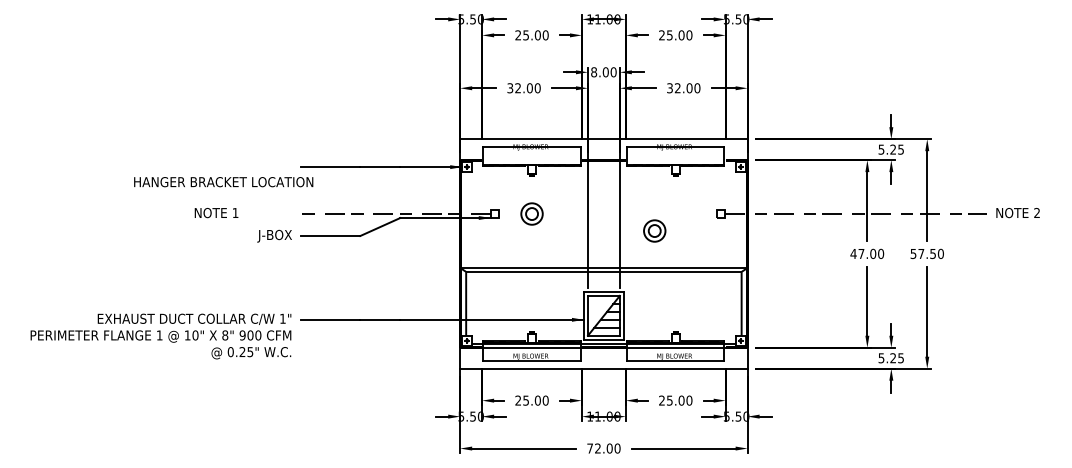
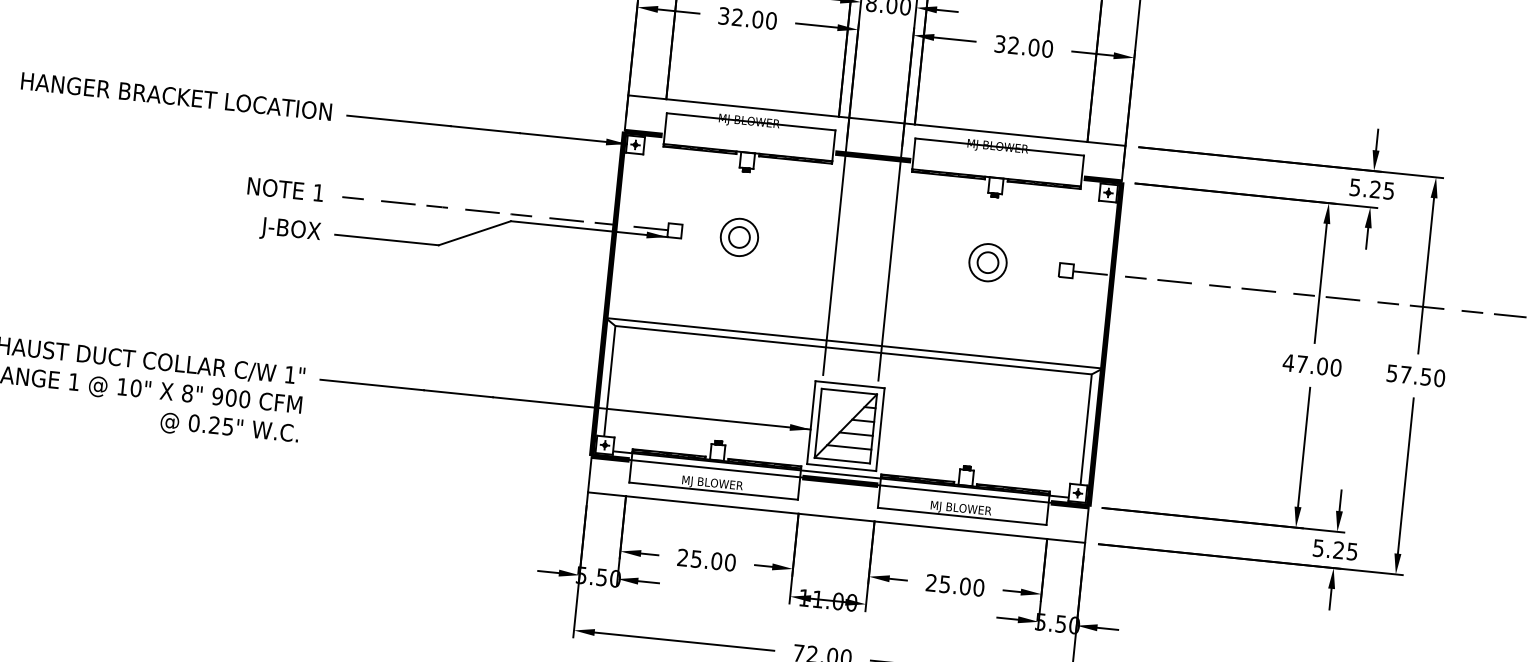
text: (223, 182) -> (176, 97), moved
text: (216, 213) -> (285, 190), moved
part: (654, 230) -> (987, 261), moved

